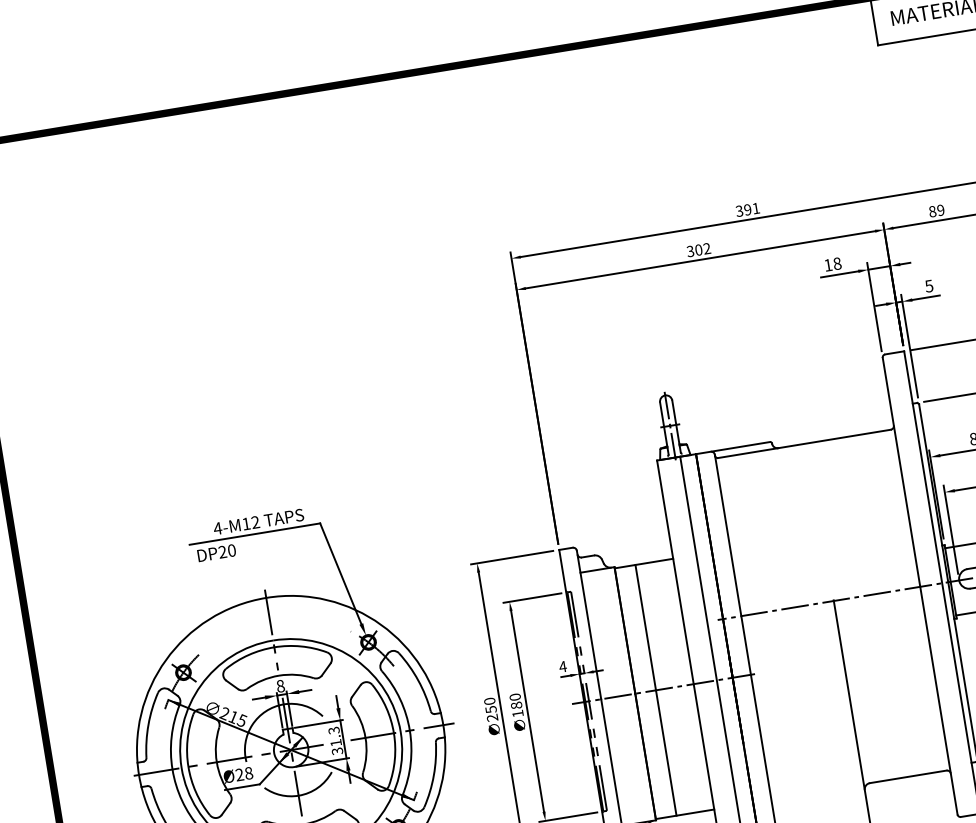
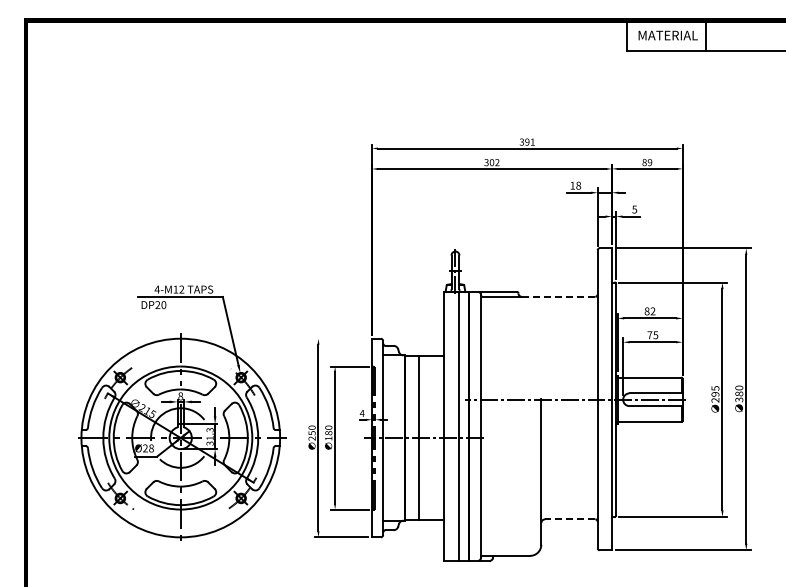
line: (834, 438) -> (558, 296), solid -> dashed
line: (512, 557) -> (341, 338), removed
line: (907, 777) -> (569, 519), solid -> dashed

